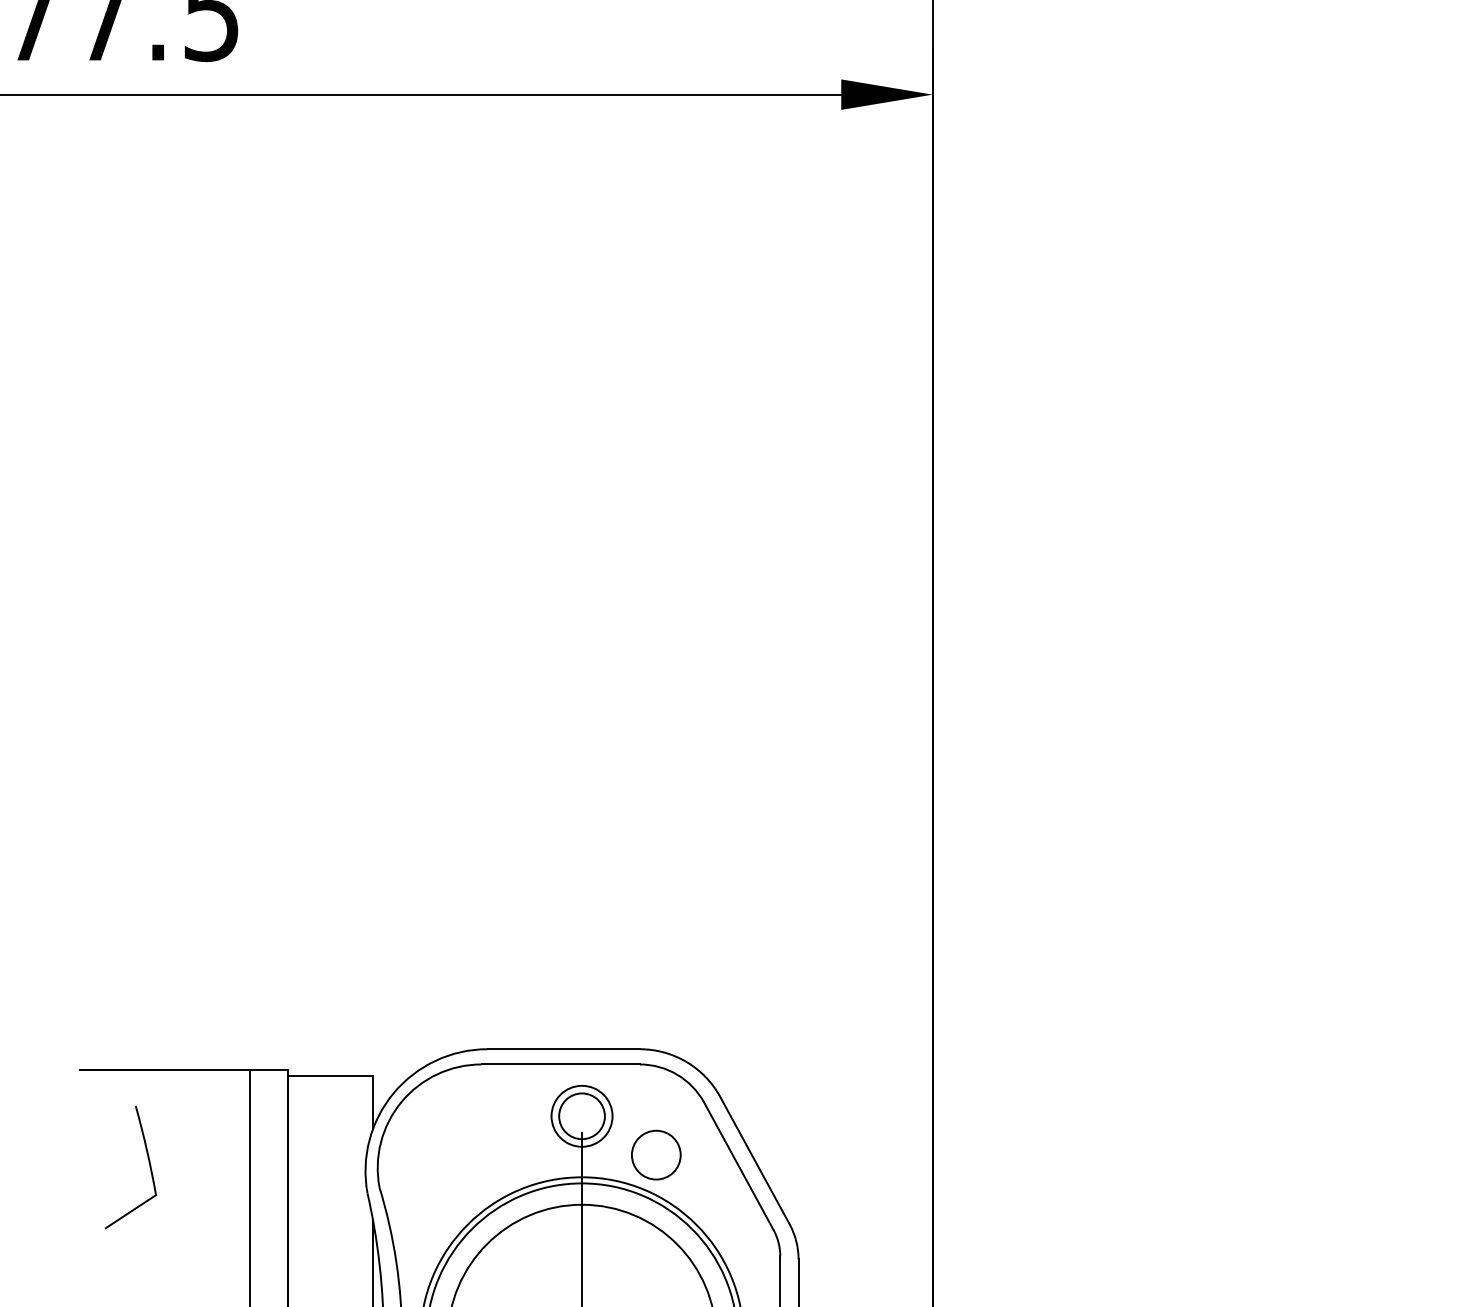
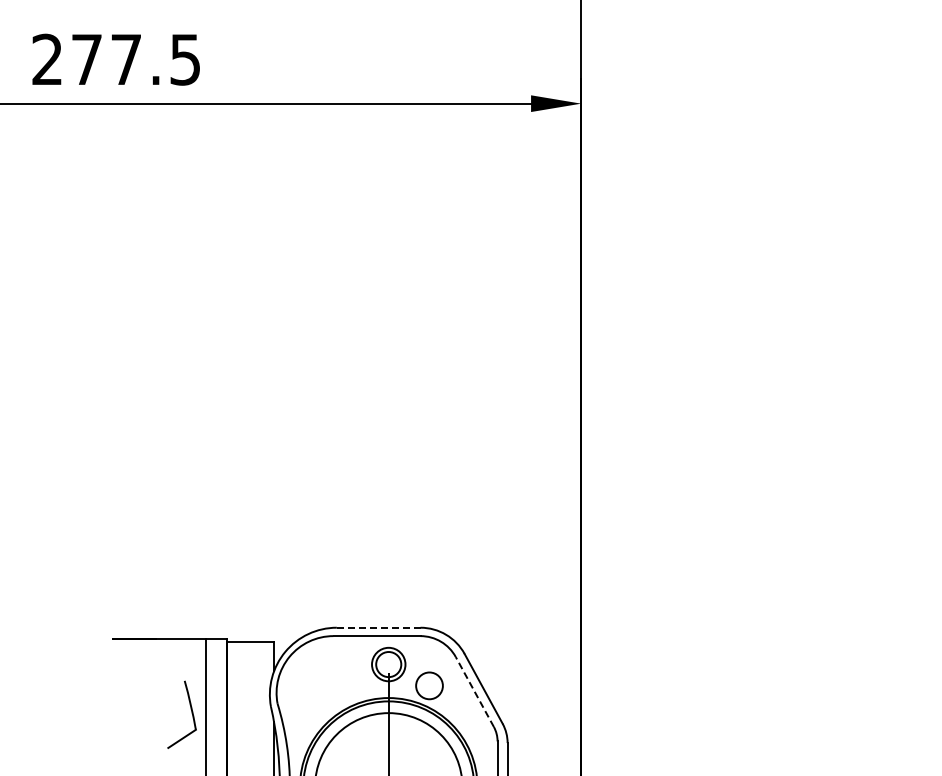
line: (563, 1048) -> (378, 627), solid -> dashed
part: (148, 1165) -> (191, 713), moved
line: (738, 1167) -> (474, 692), solid -> dashed

